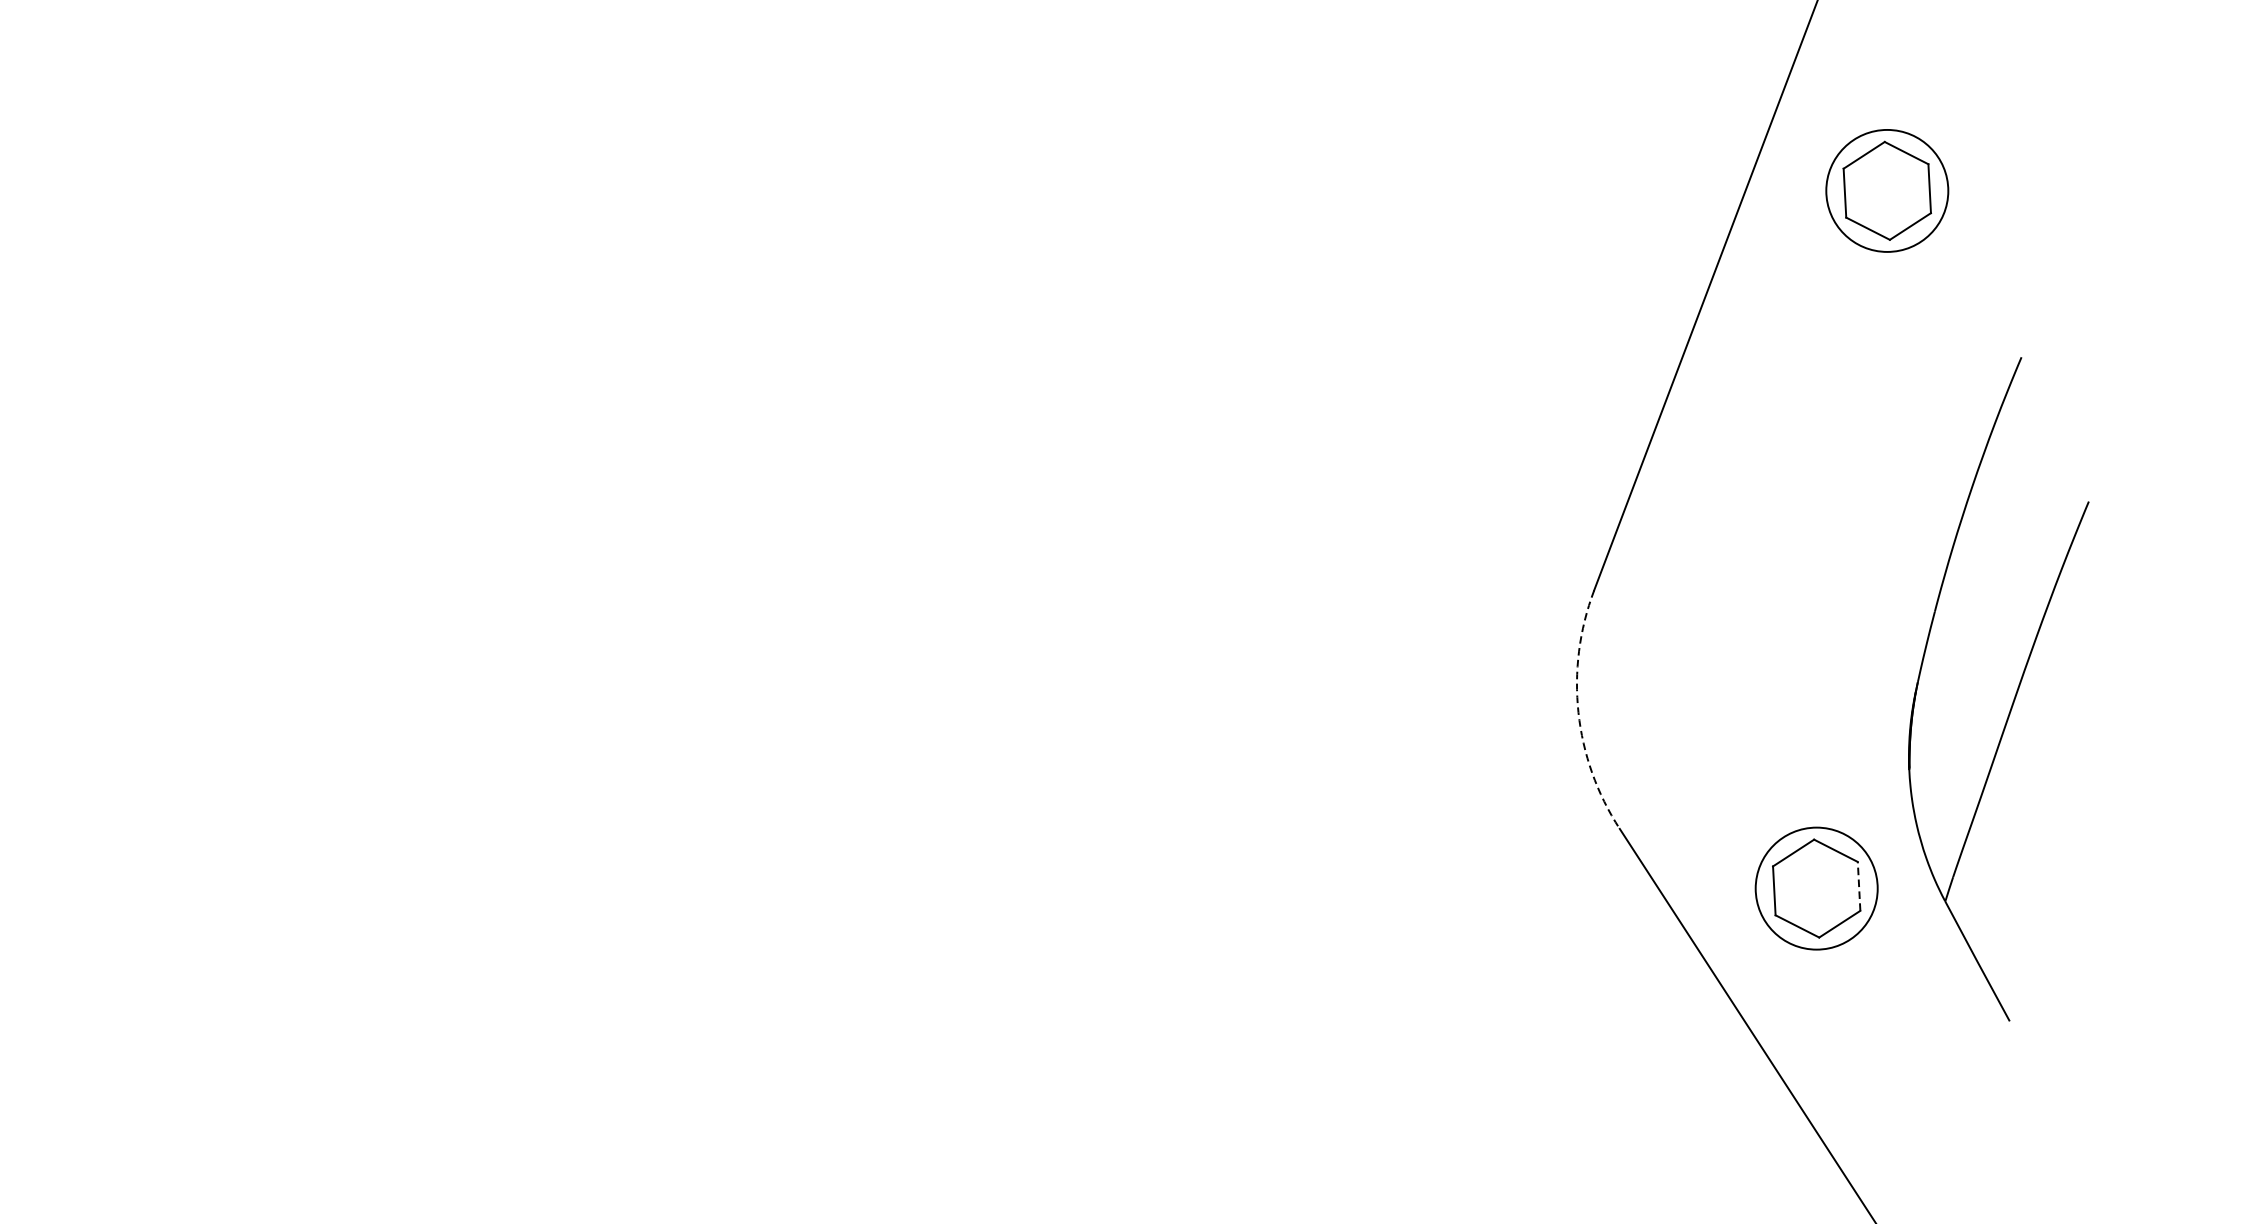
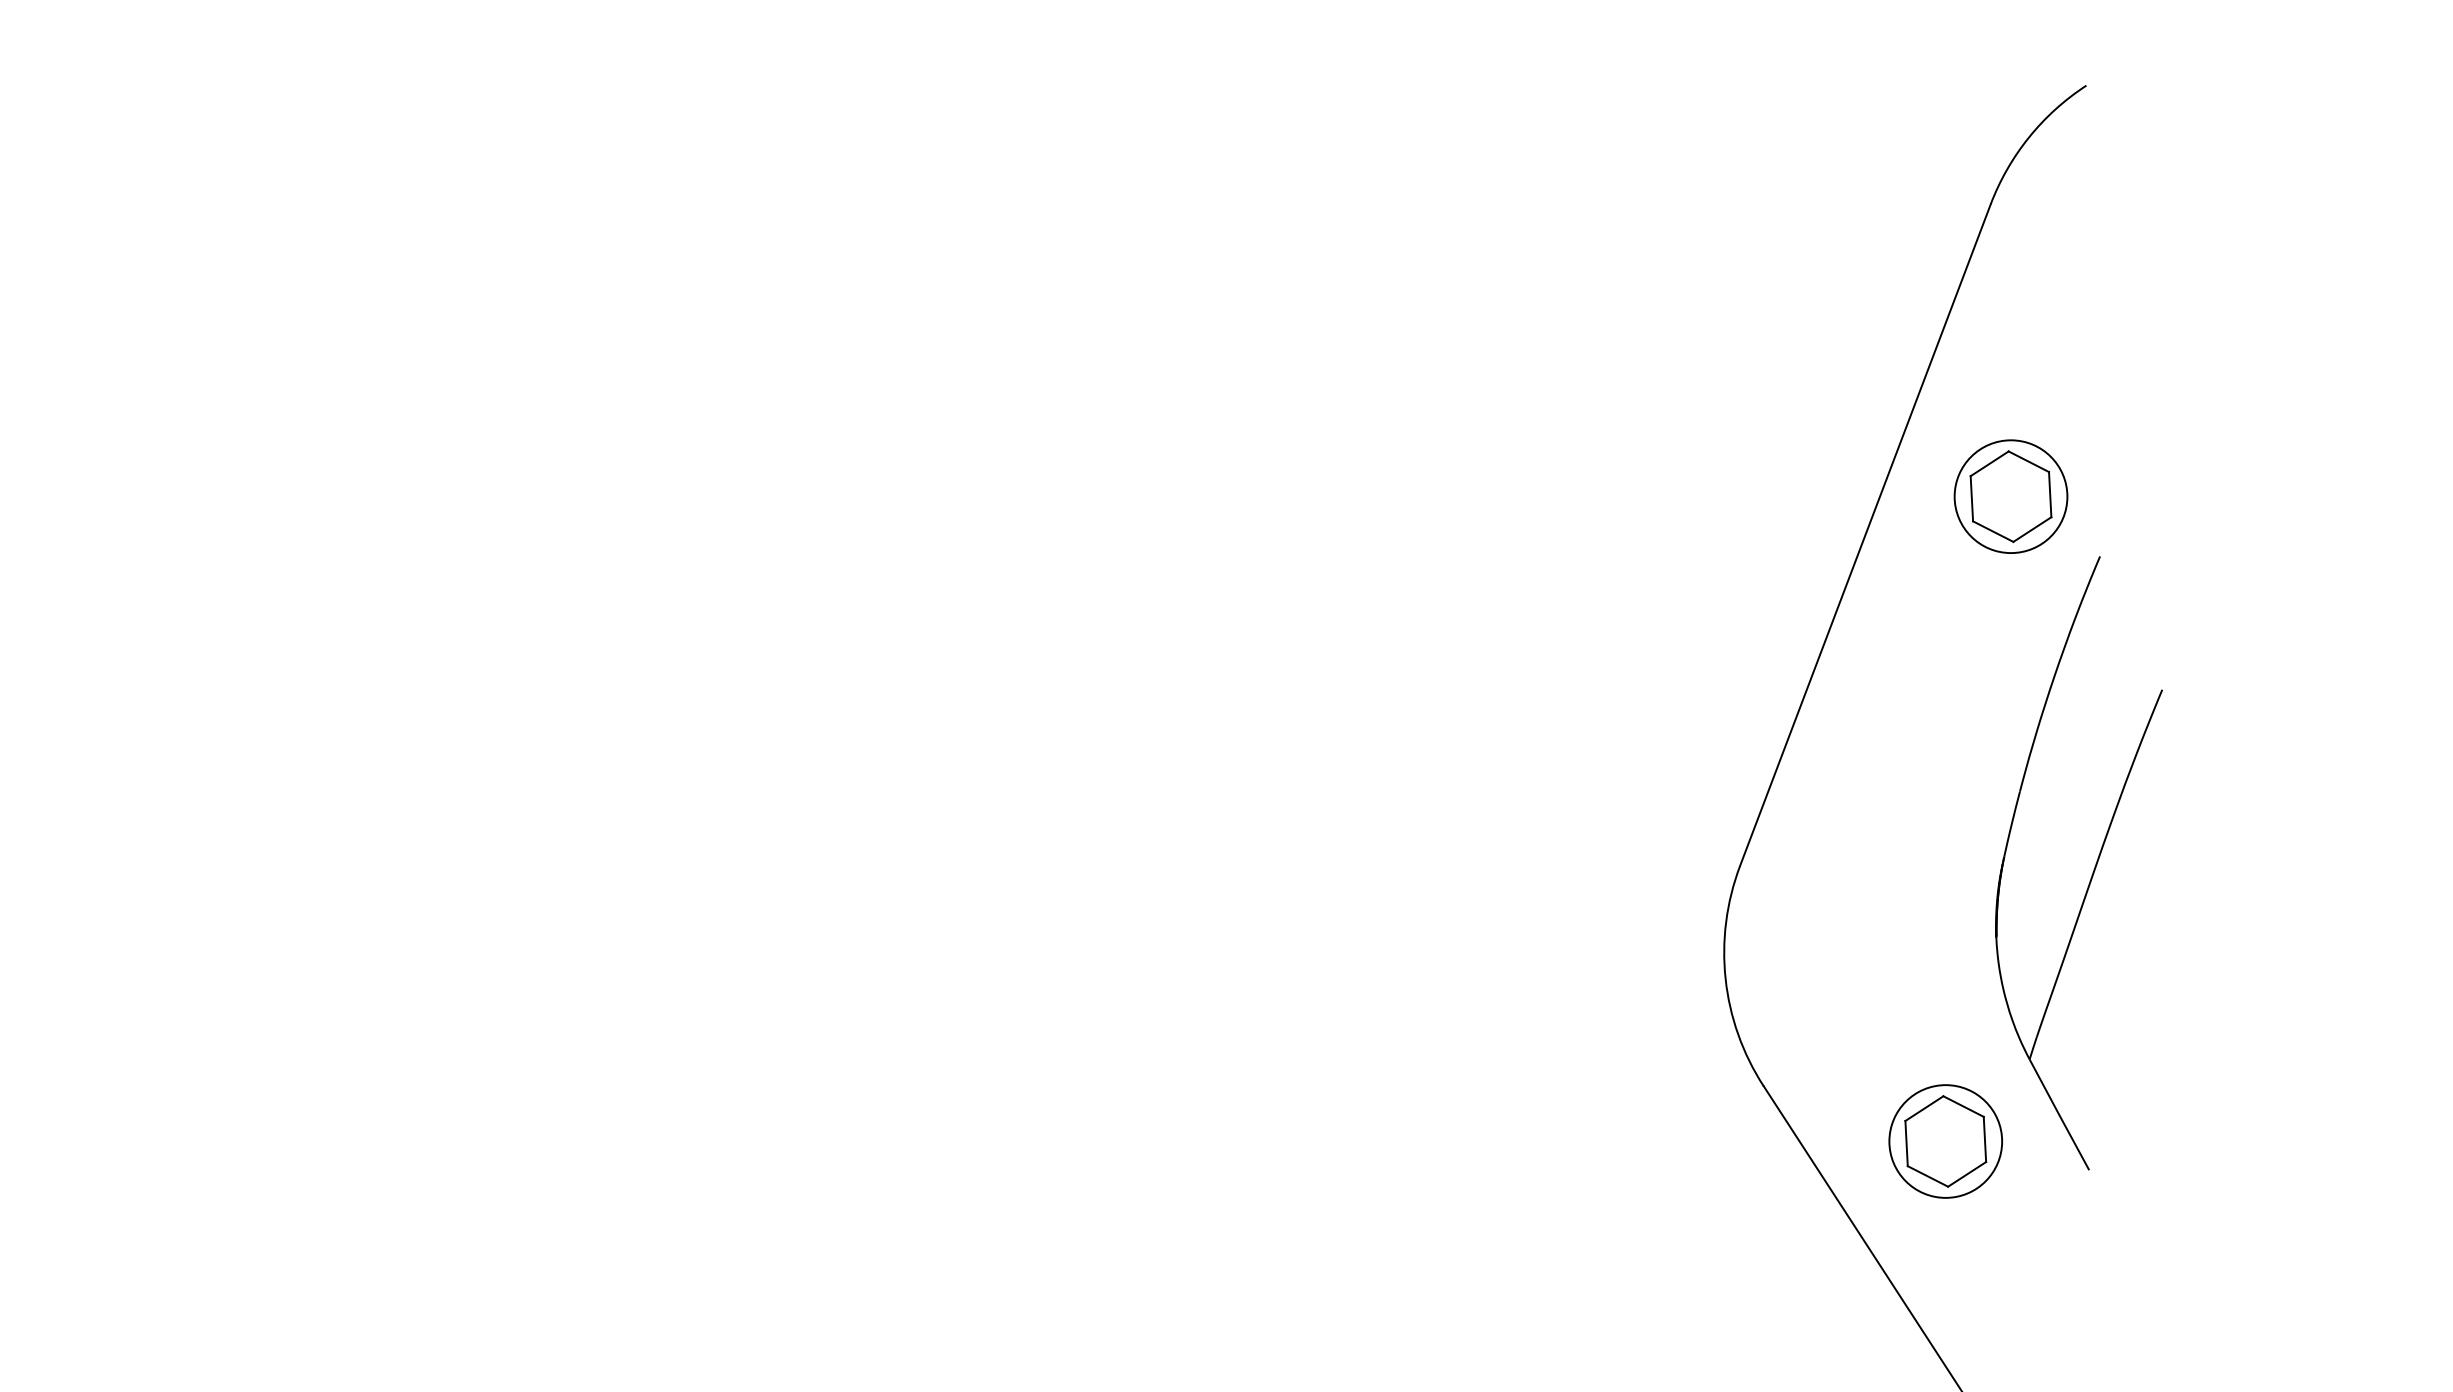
part: (2014, 696) -> (2093, 869), moved
arc: (1578, 712) -> (1725, 978), dashed -> solid
line: (1858, 886) -> (1984, 1139), dashed -> solid

